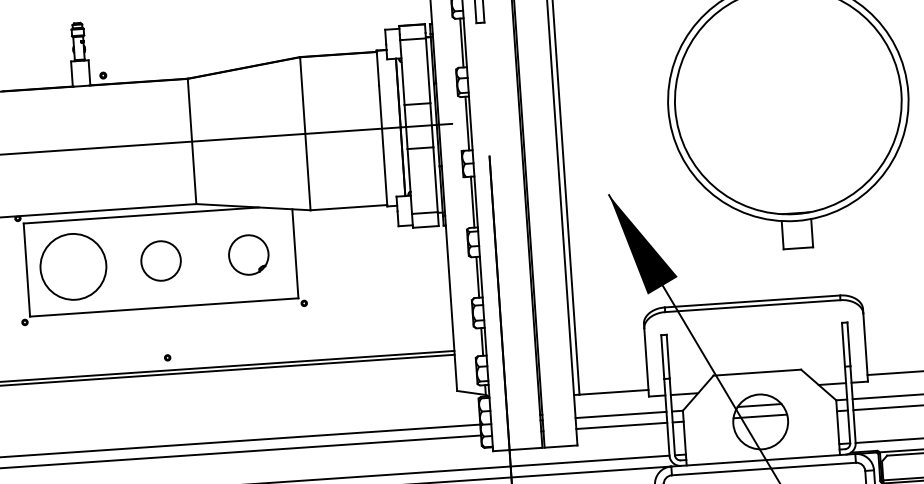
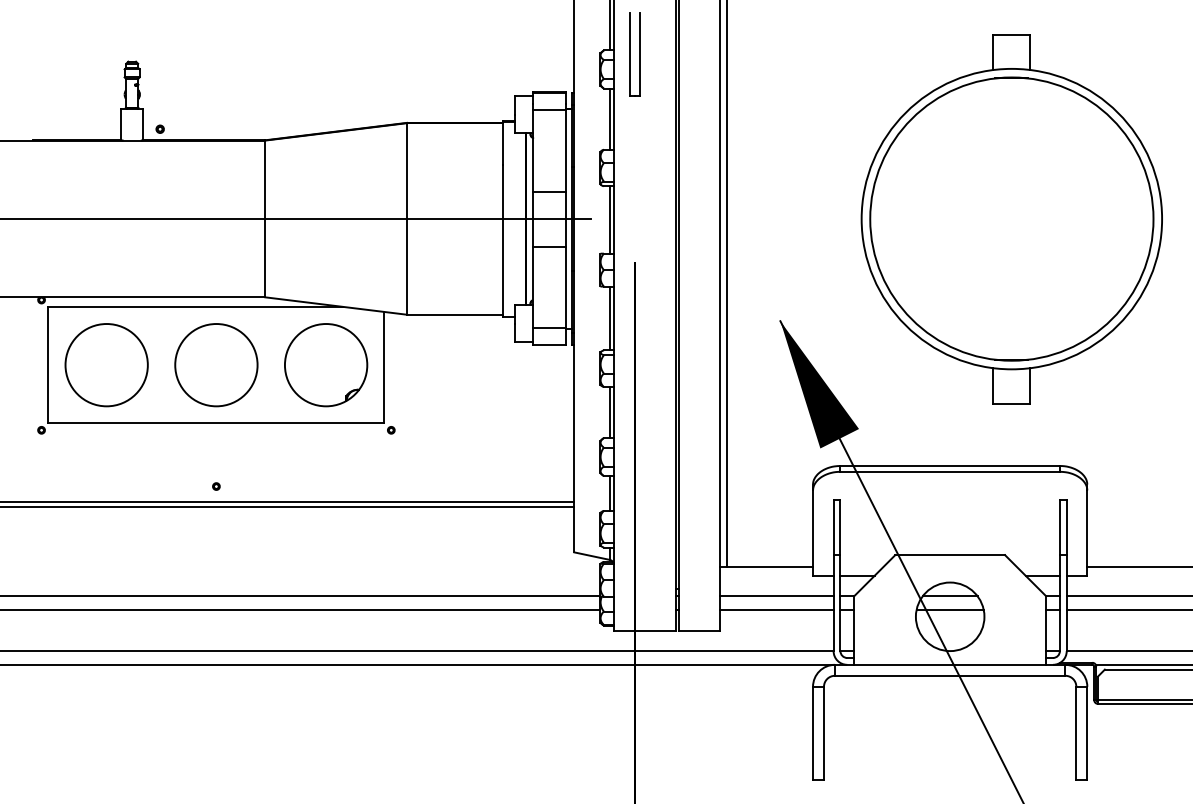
part: (248, 255) -> (326, 365), size x1.67
circle: (161, 261) -> (216, 365), size x1.67

